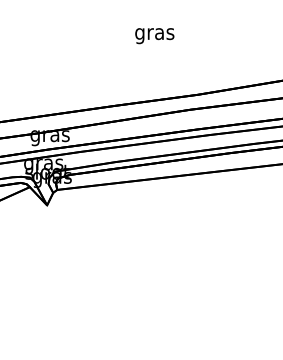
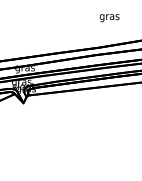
text: (154, 36) -> (109, 18), moved

